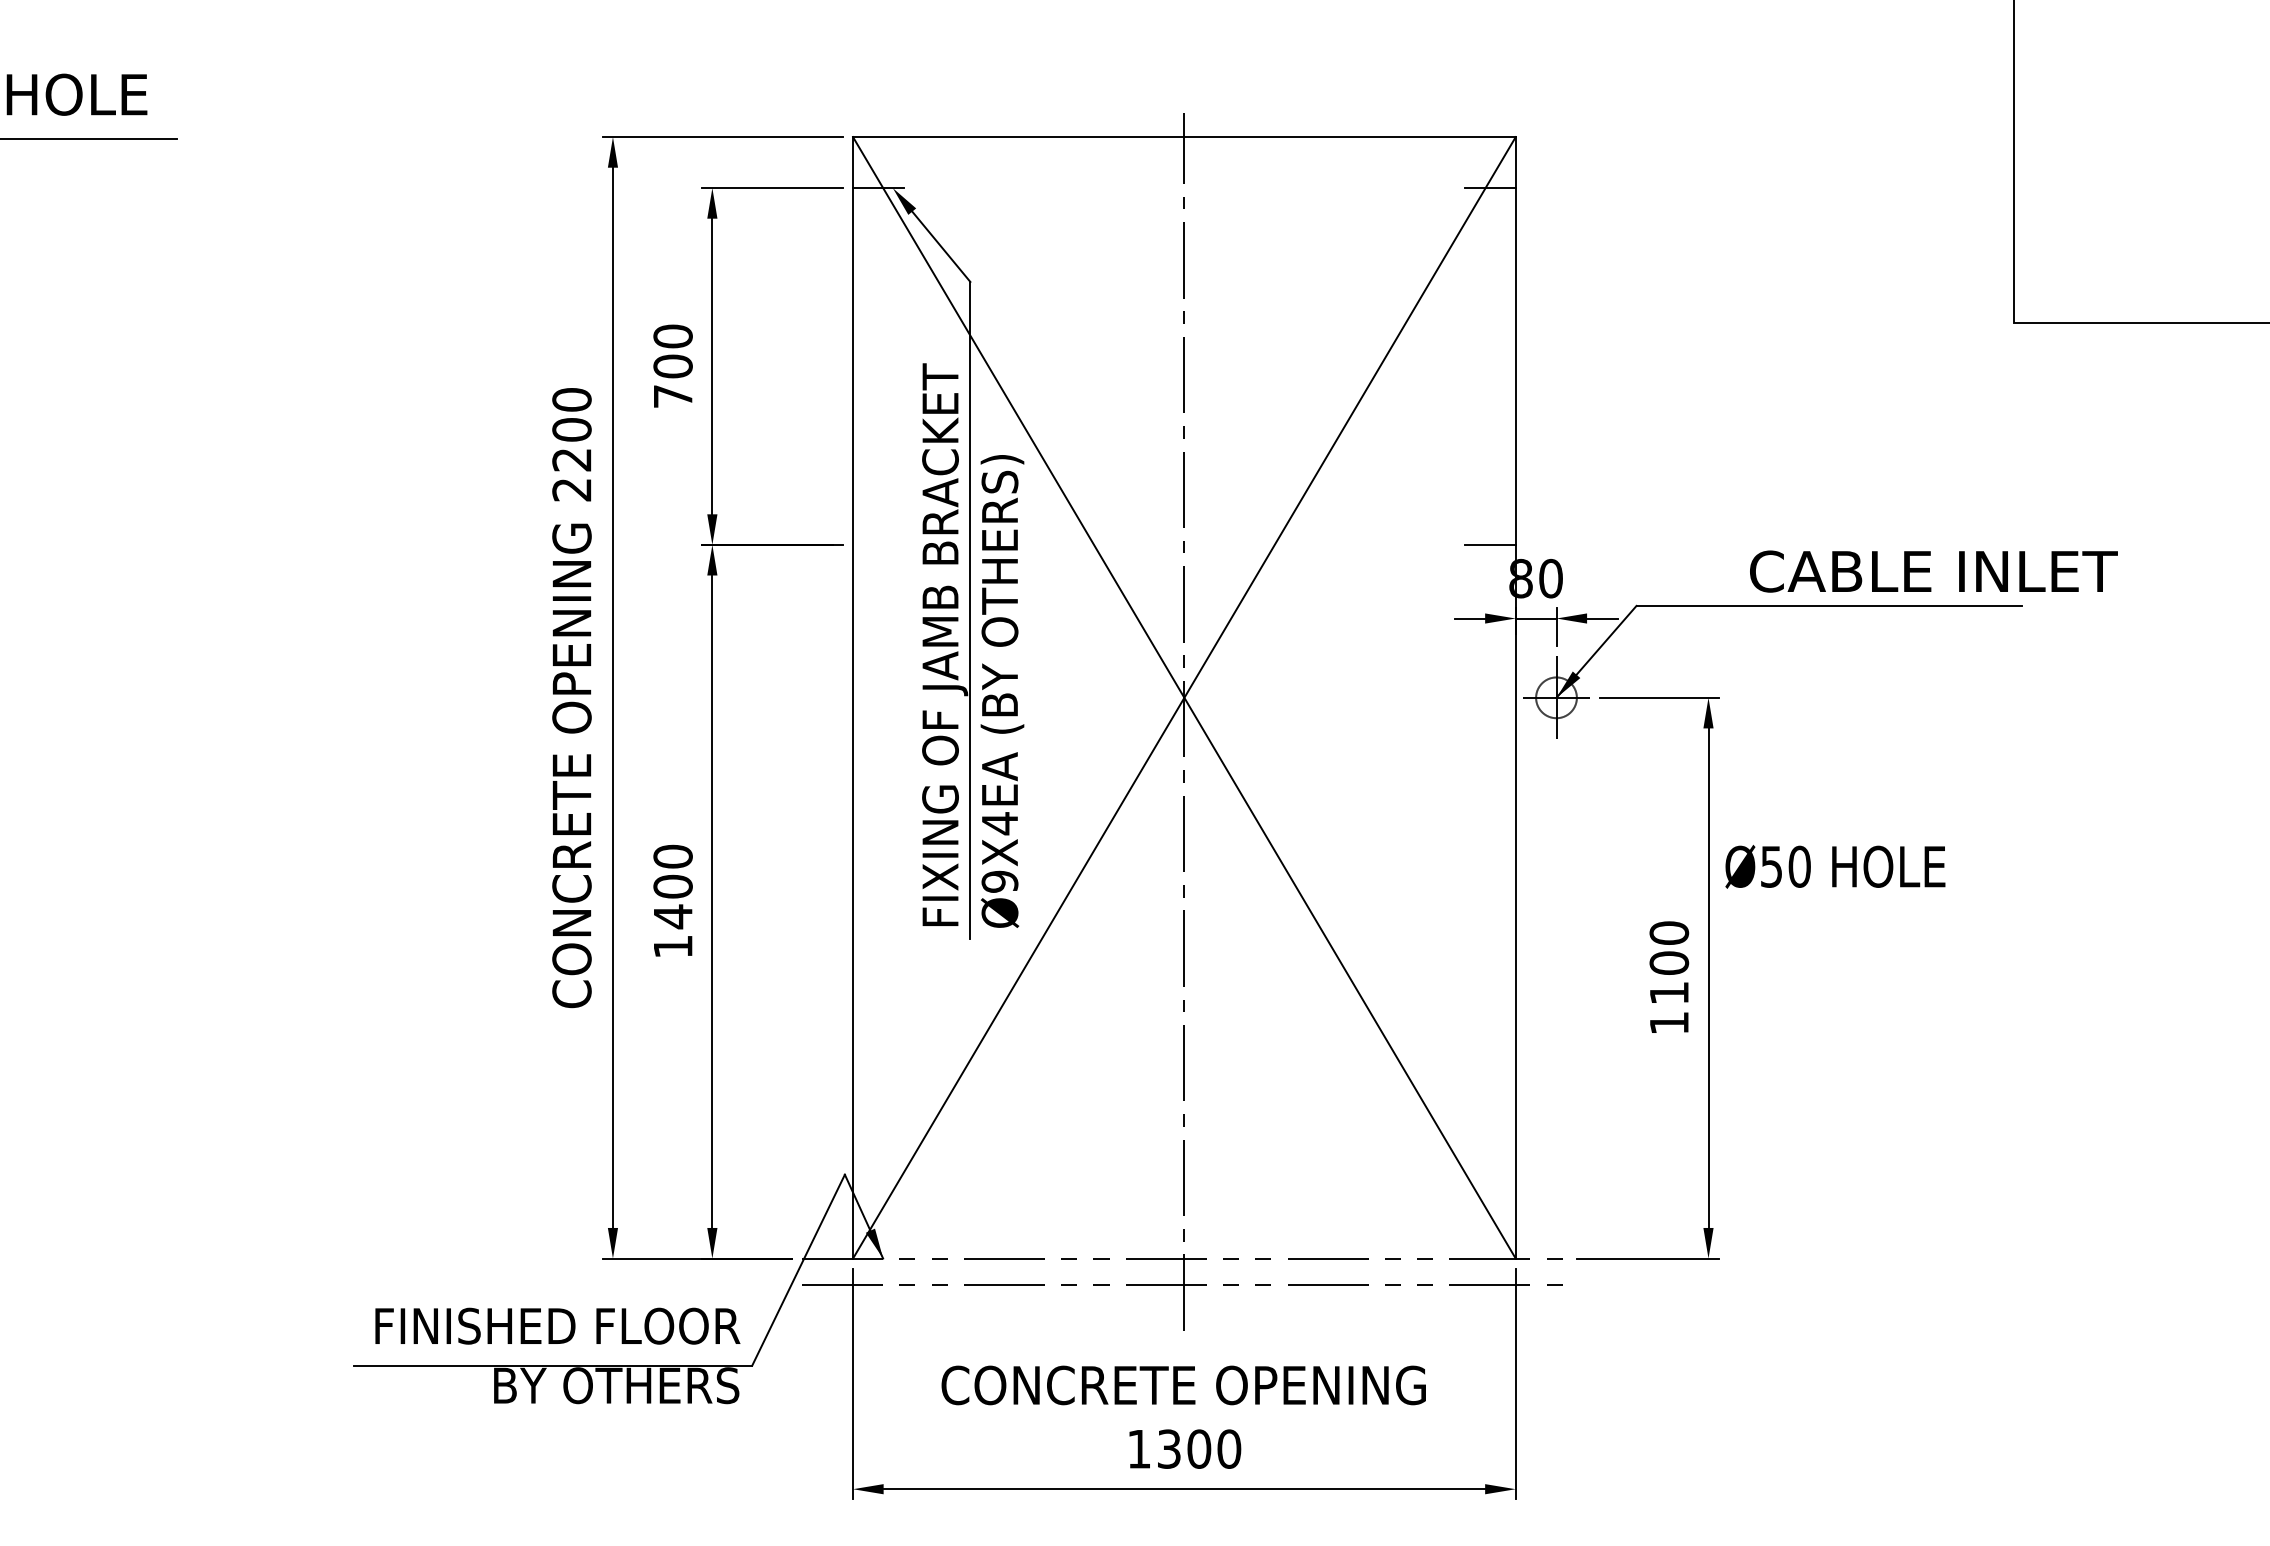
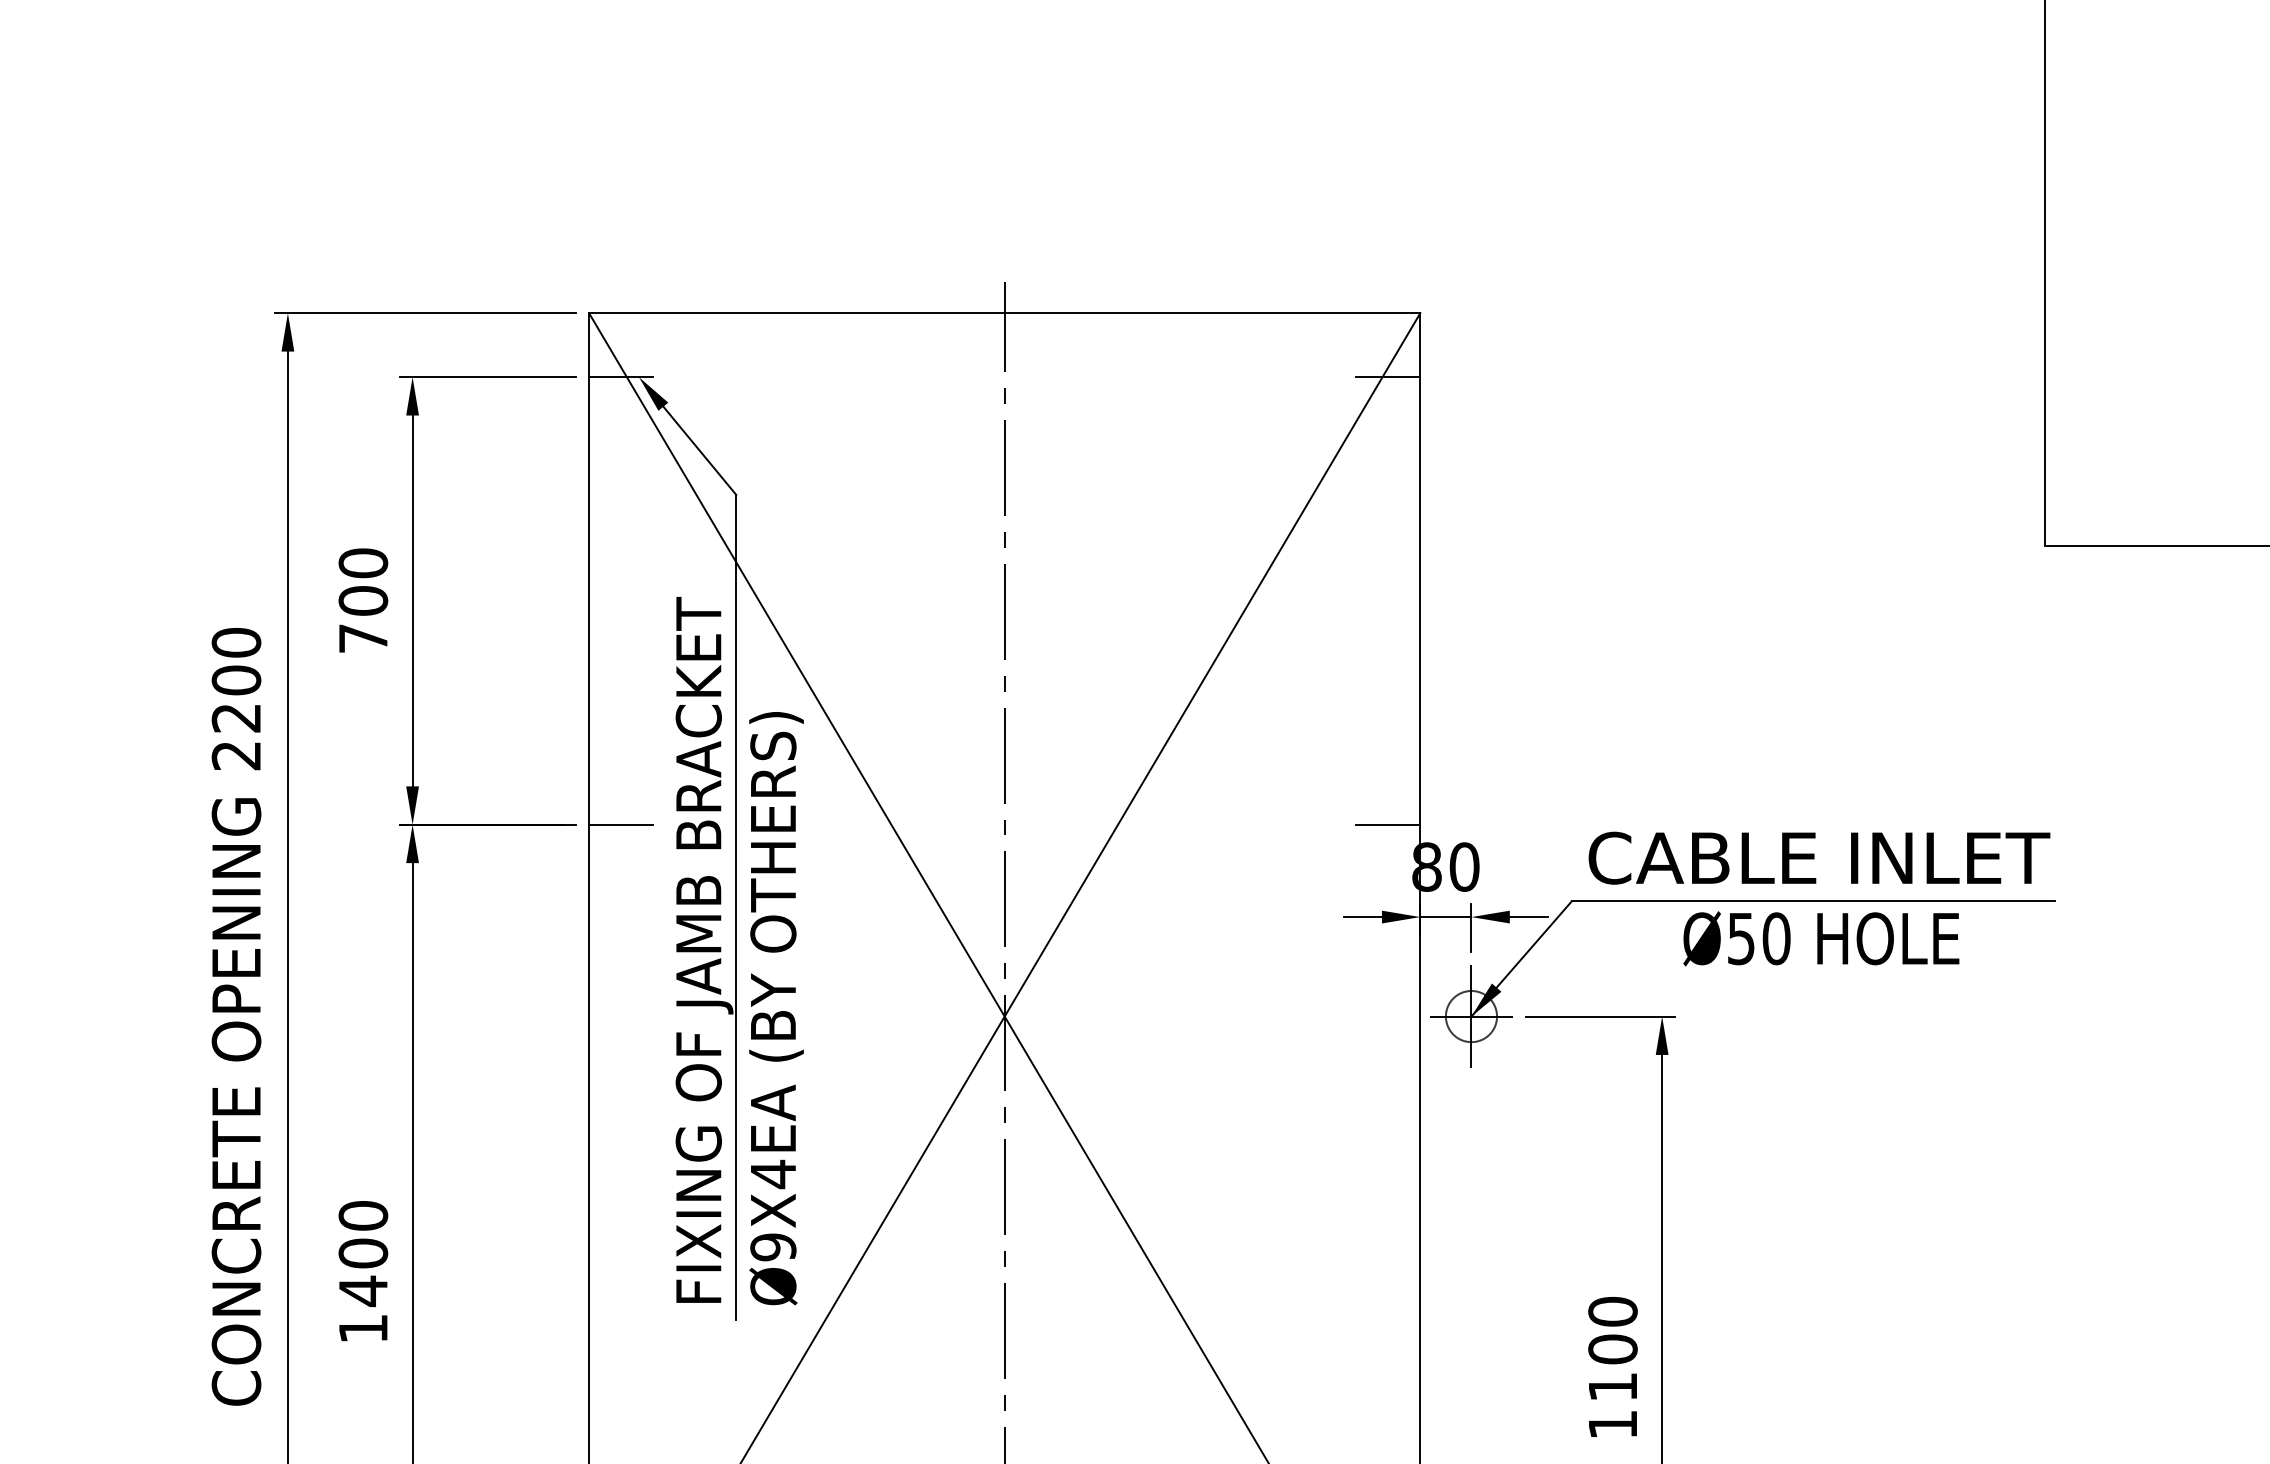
line: (878, 544) -> (620, 824), added
text: (1933, 571) -> (1818, 858), moved
text: (1835, 866) -> (1821, 938), moved

